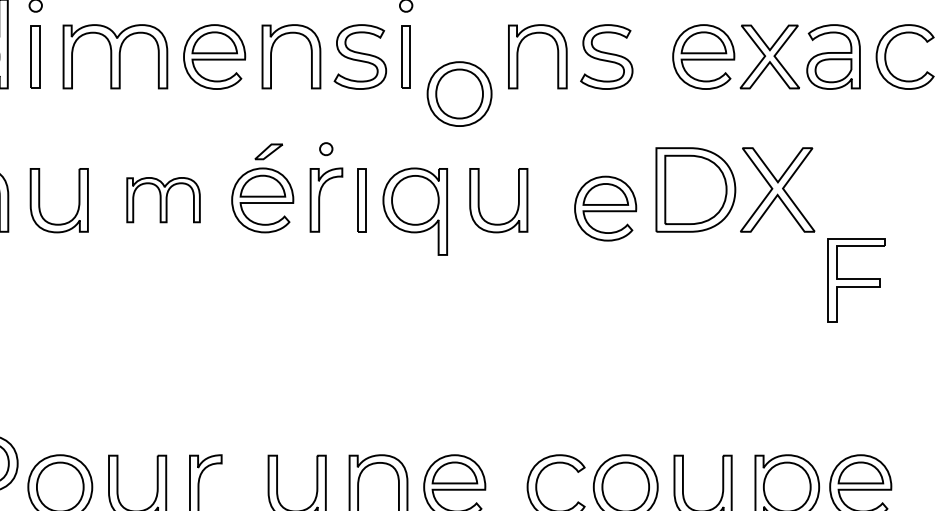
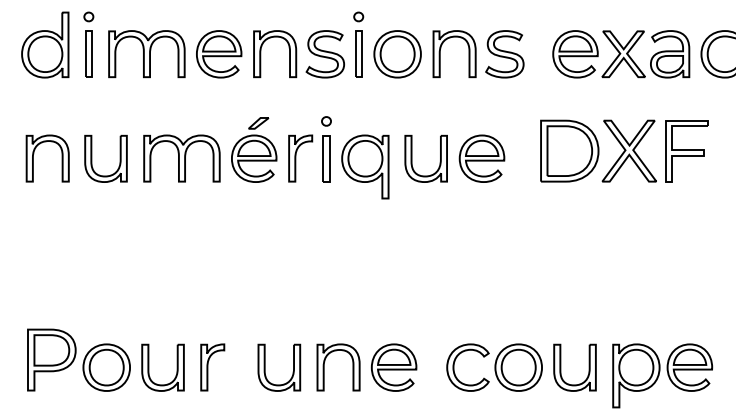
part: (459, 94) -> (397, 54), moved
part: (326, 149) -> (326, 121), moved
part: (162, 200) -> (181, 158), size x1.43
part: (604, 208) -> (481, 158), moved
part: (856, 281) -> (686, 151), moved

